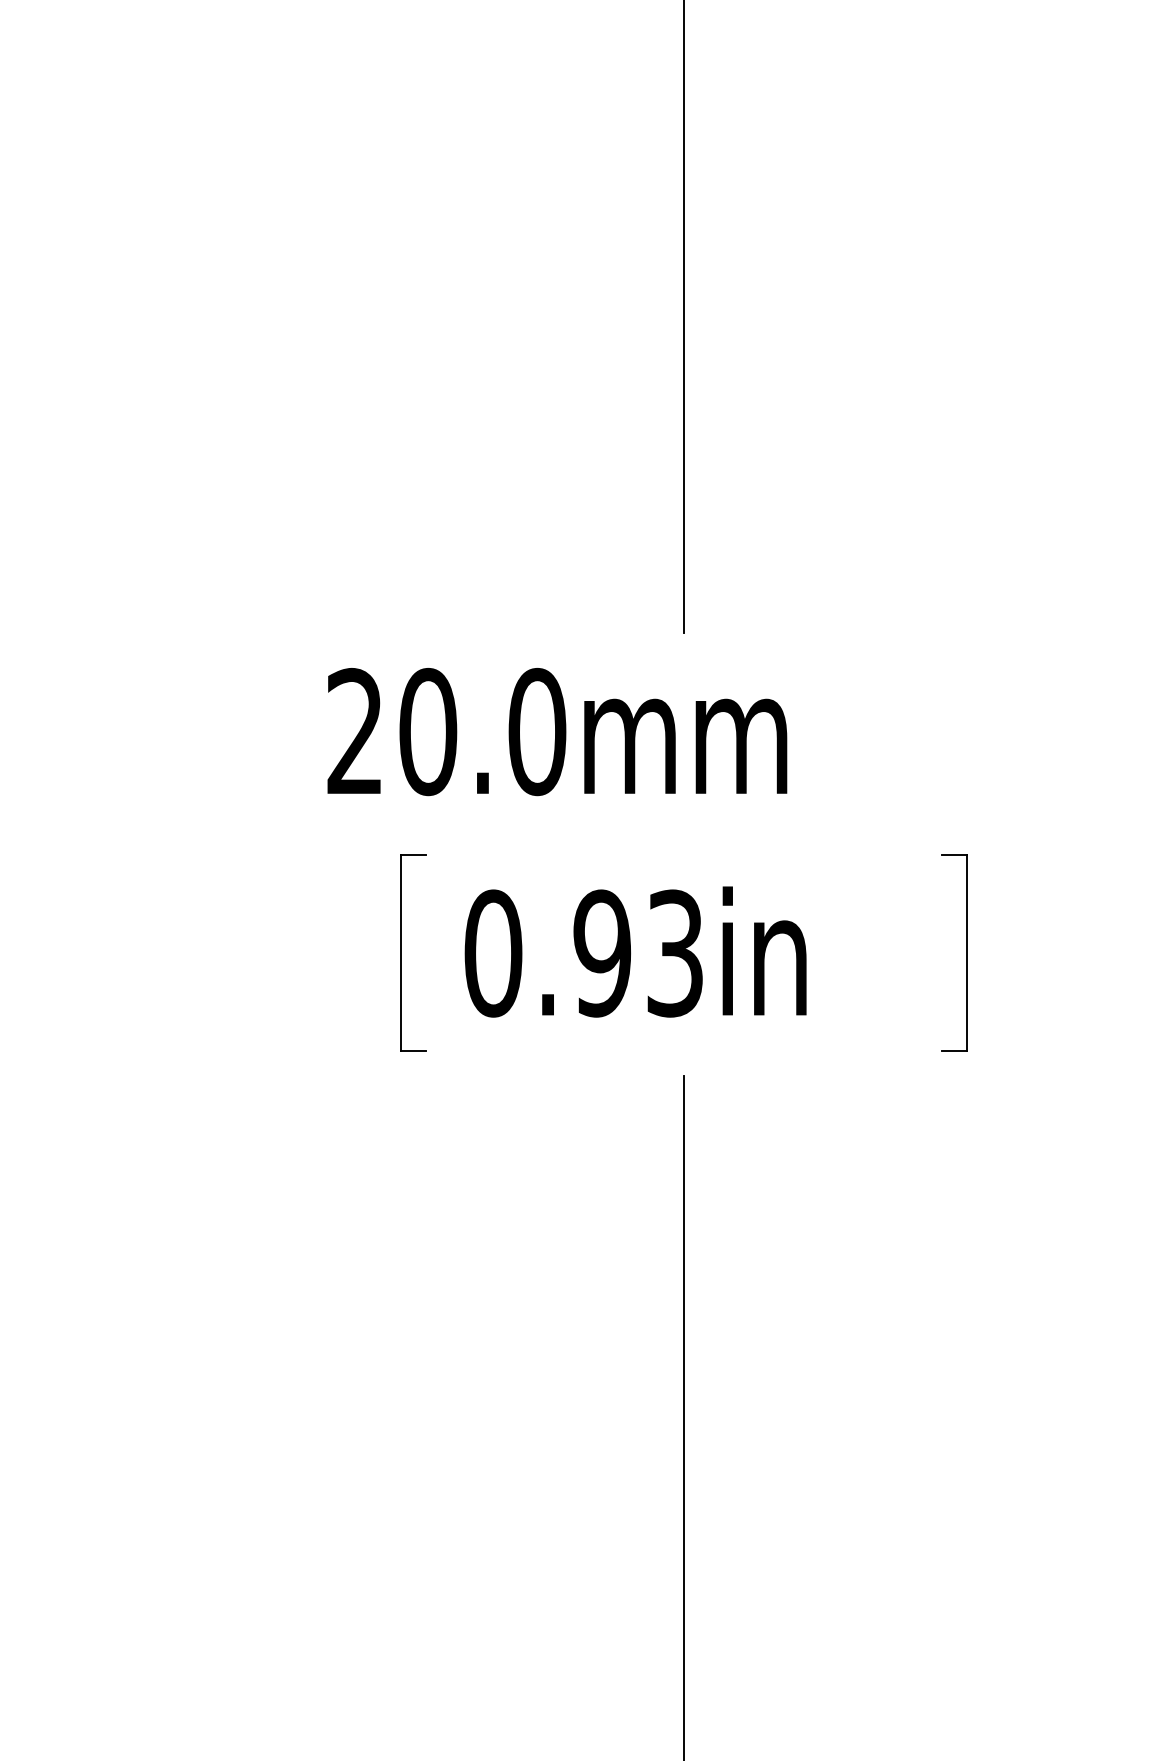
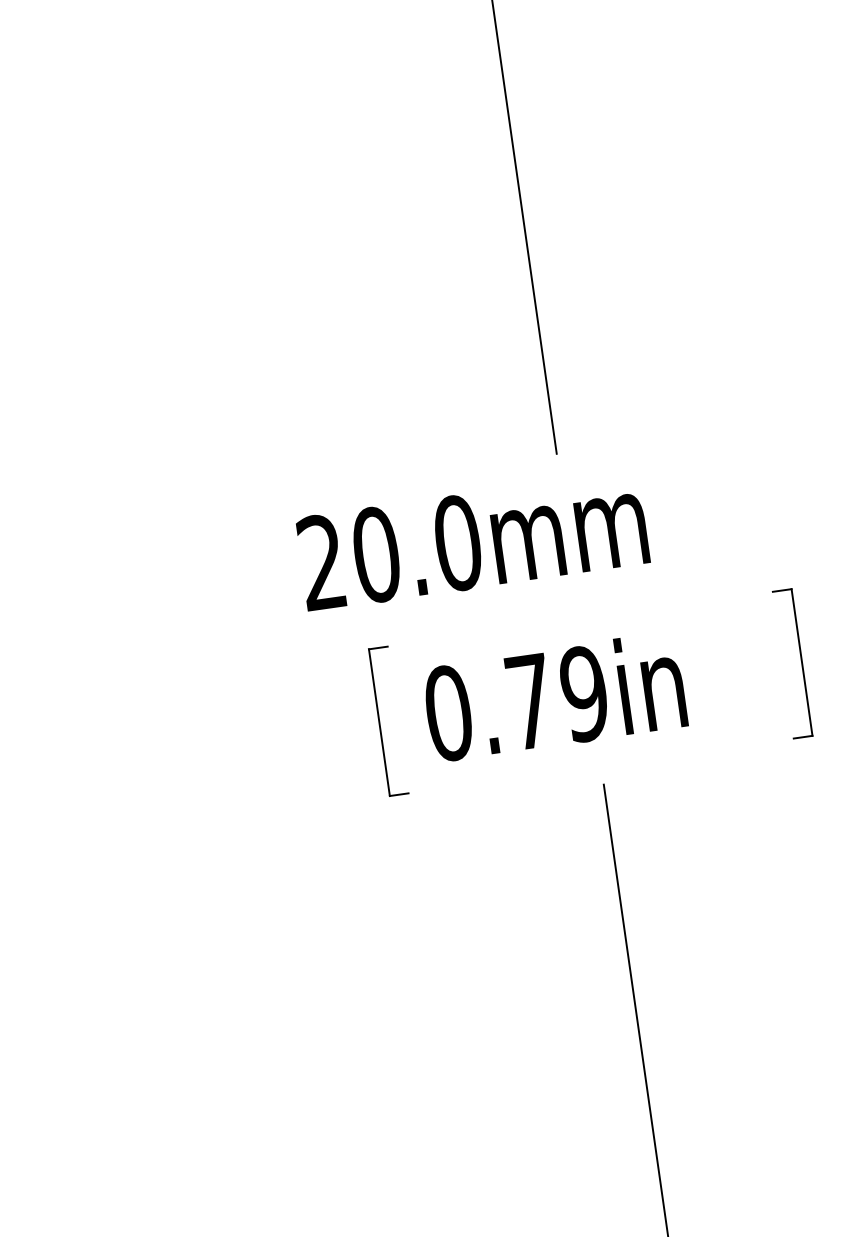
text: (638, 953) -> (557, 697), 0.93in -> 0.79in

